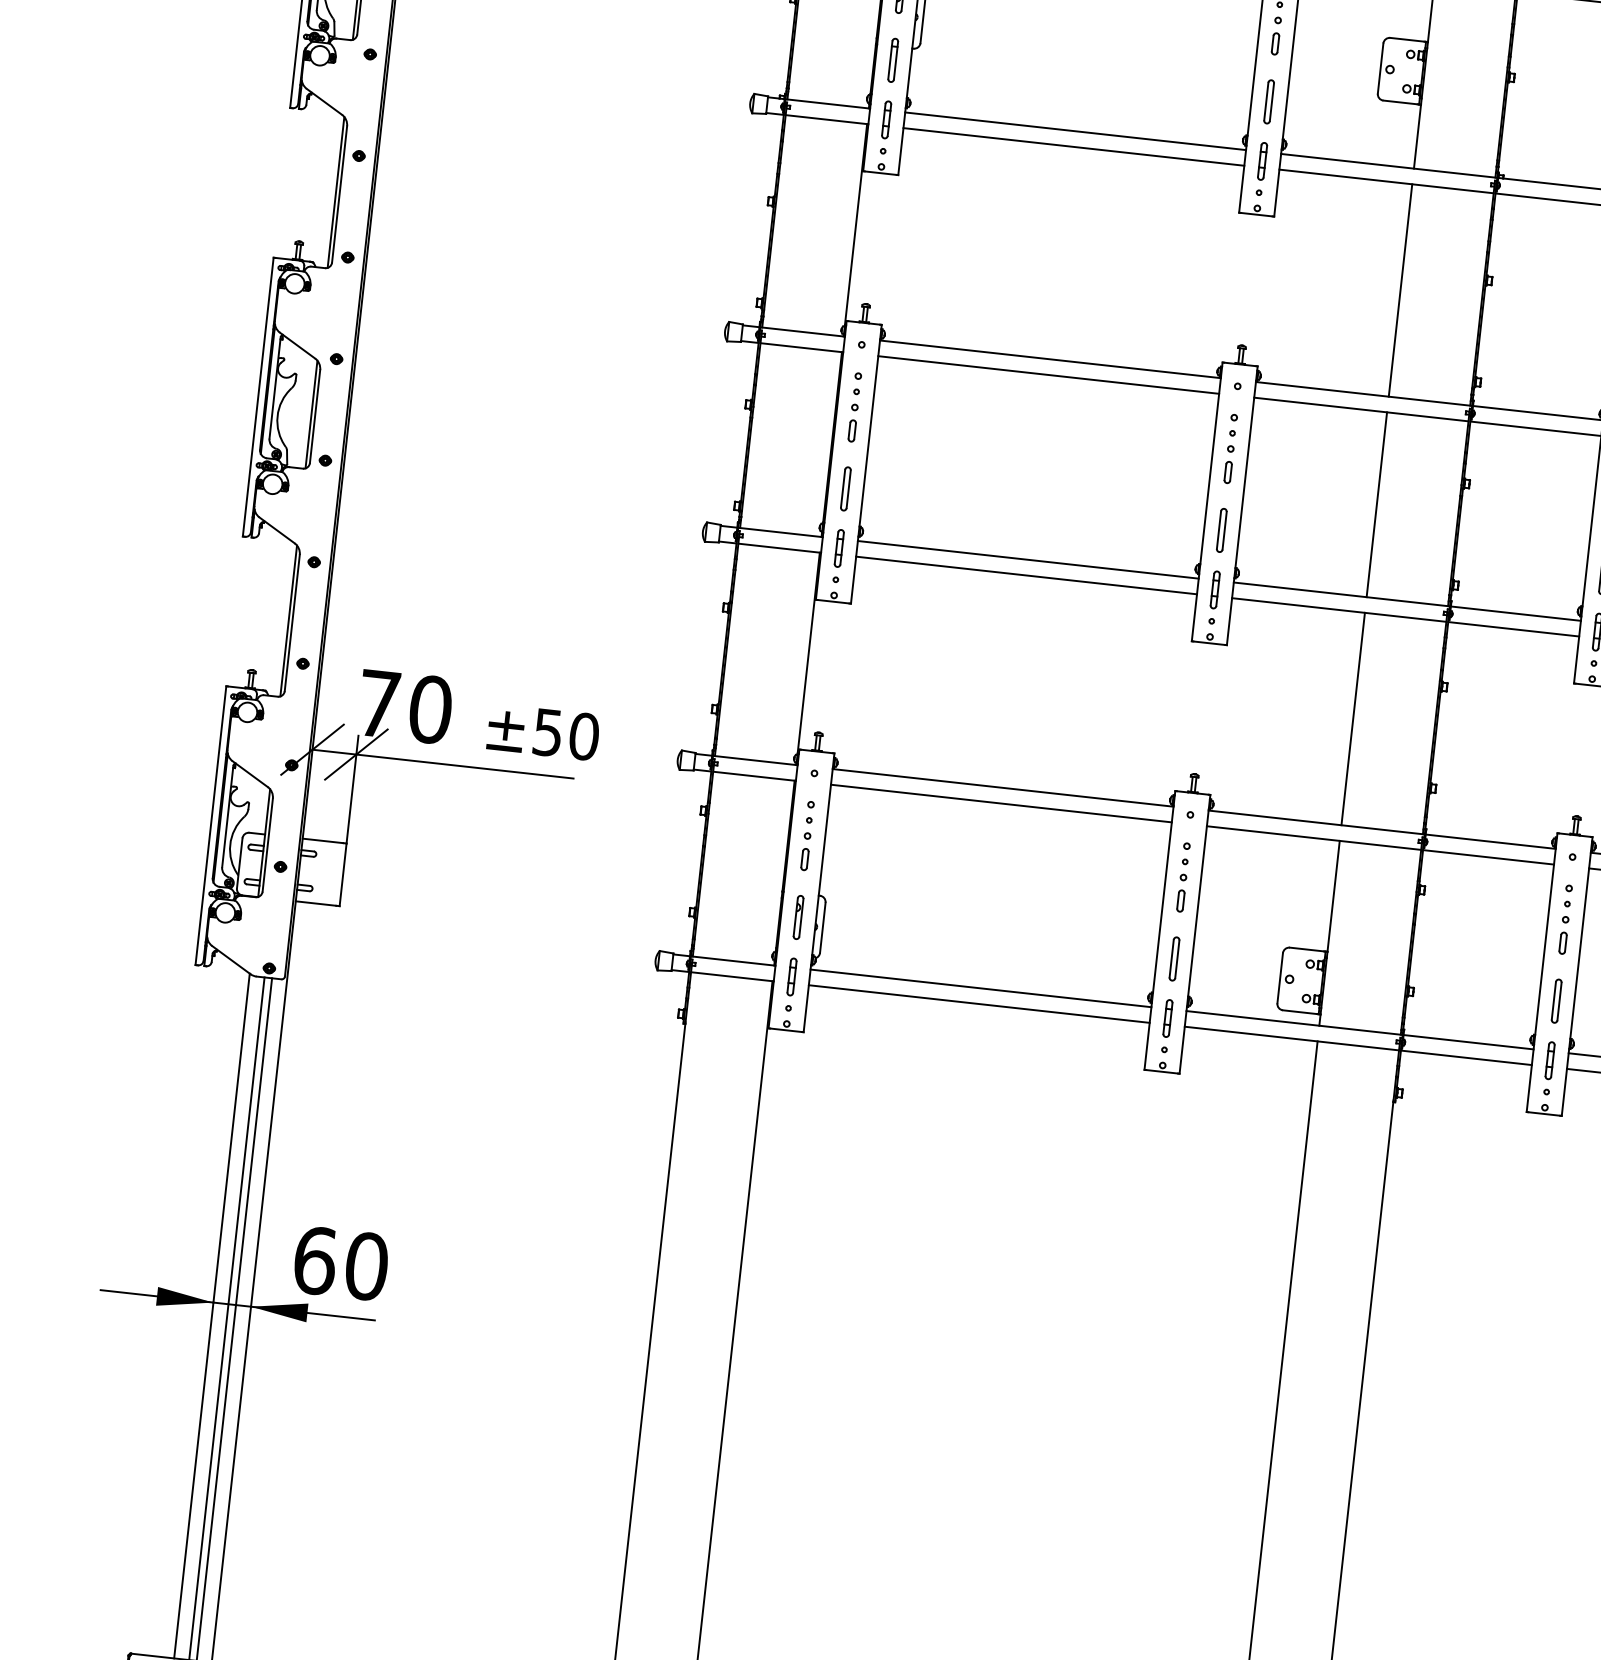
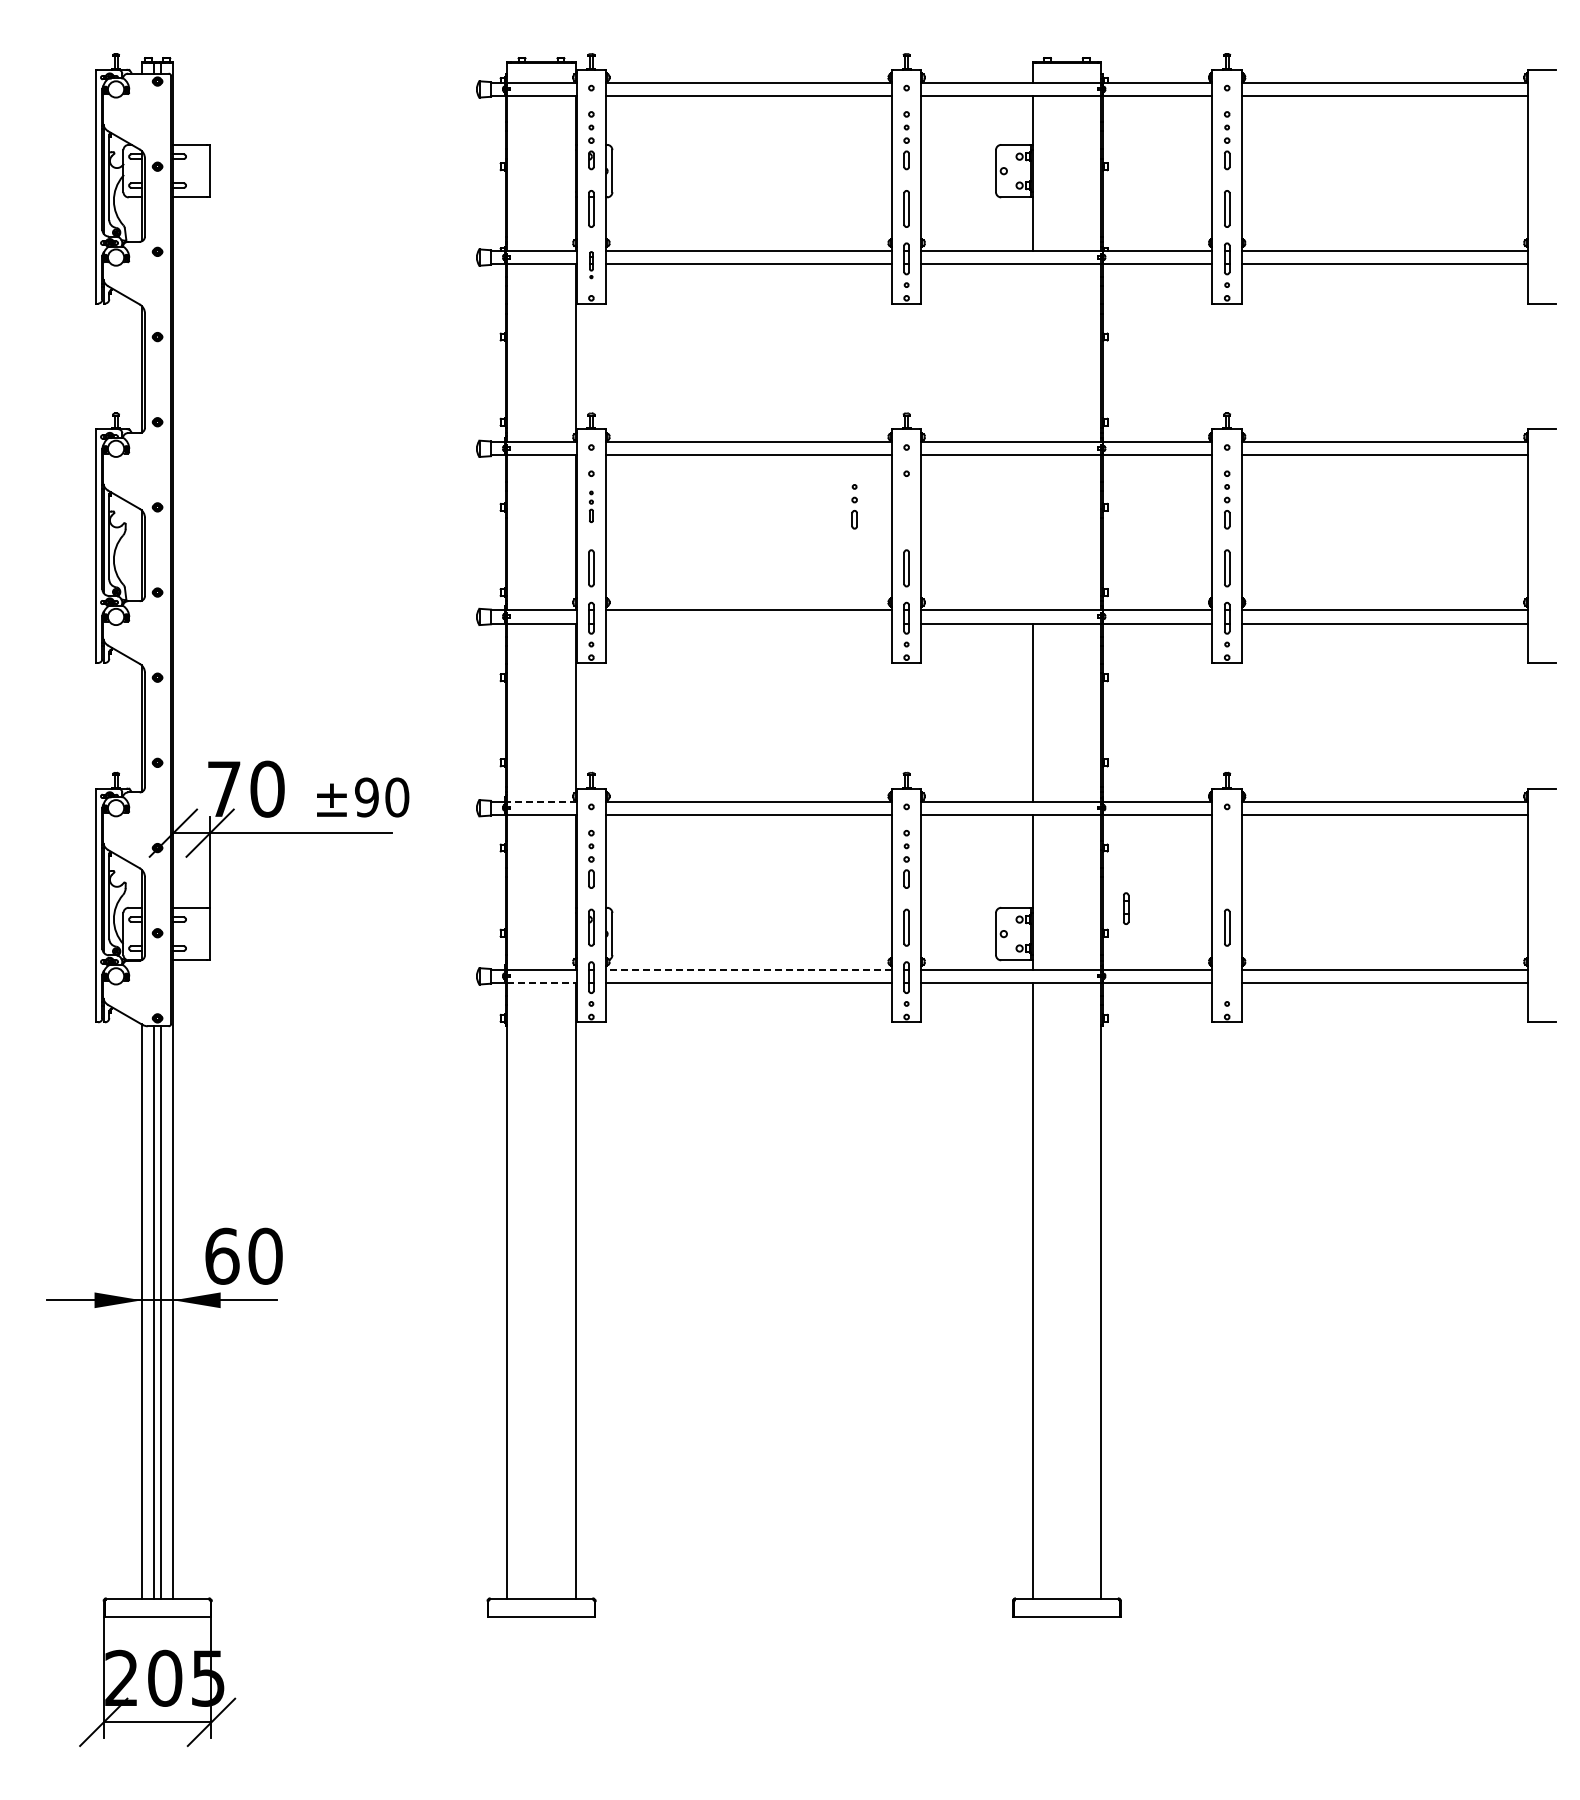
part: (885, 126) -> (591, 264), size x0.6
line: (1400, 290) -> (1032, 353), removed
part: (854, 415) -> (591, 506), size x0.7
part: (1229, 456) -> (854, 506), moved
line: (1376, 504) -> (1032, 532), removed
line: (1025, 575) -> (748, 623), removed
text: (547, 732) -> (366, 797), ±50 -> ±90
line: (754, 760) -> (540, 801), solid -> dashed
part: (1566, 919) -> (1227, 859), removed
line: (733, 976) -> (542, 982), solid -> dashed
line: (981, 988) -> (749, 969), solid -> dashed
part: (1550, 1060) -> (1126, 908), moved

